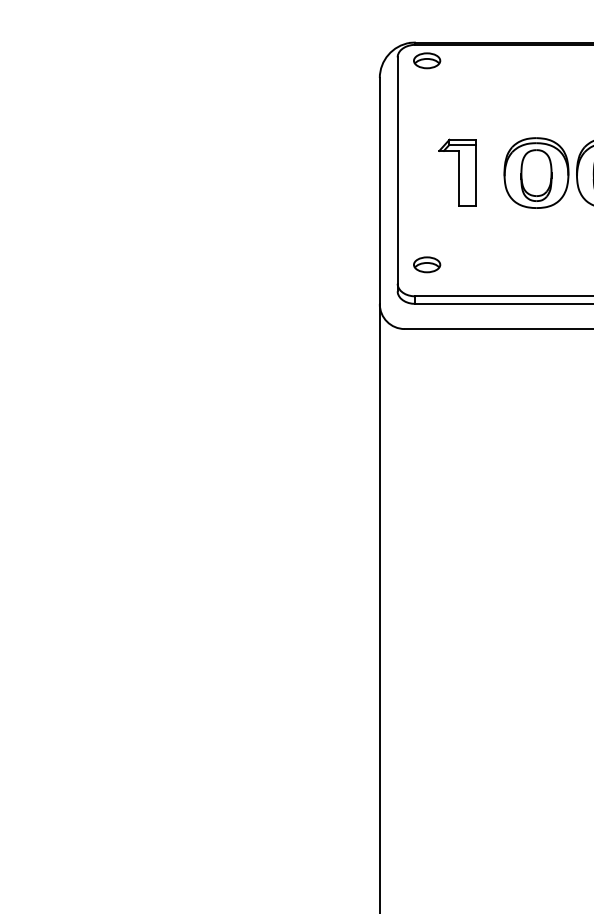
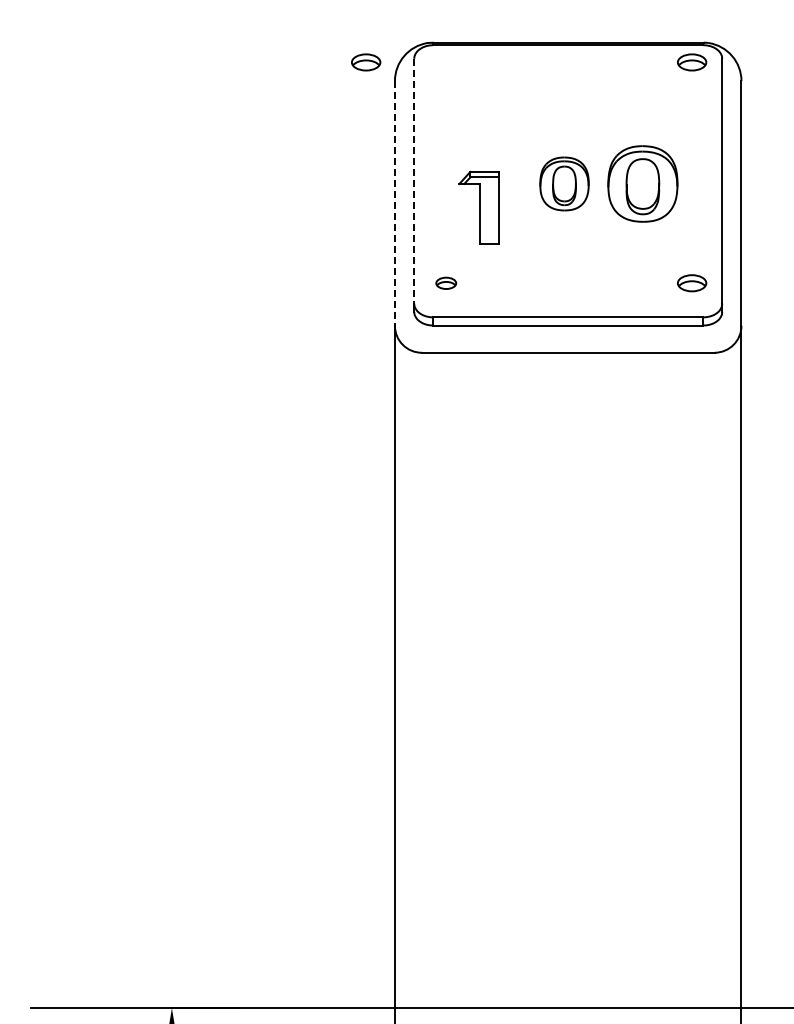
part: (427, 60) -> (366, 62), moved
line: (397, 170) -> (414, 181), solid -> dashed
part: (457, 172) -> (478, 207), moved
part: (536, 172) -> (564, 183), size x0.7
line: (379, 191) -> (394, 203), solid -> dashed
part: (427, 265) -> (446, 283), size x0.7

